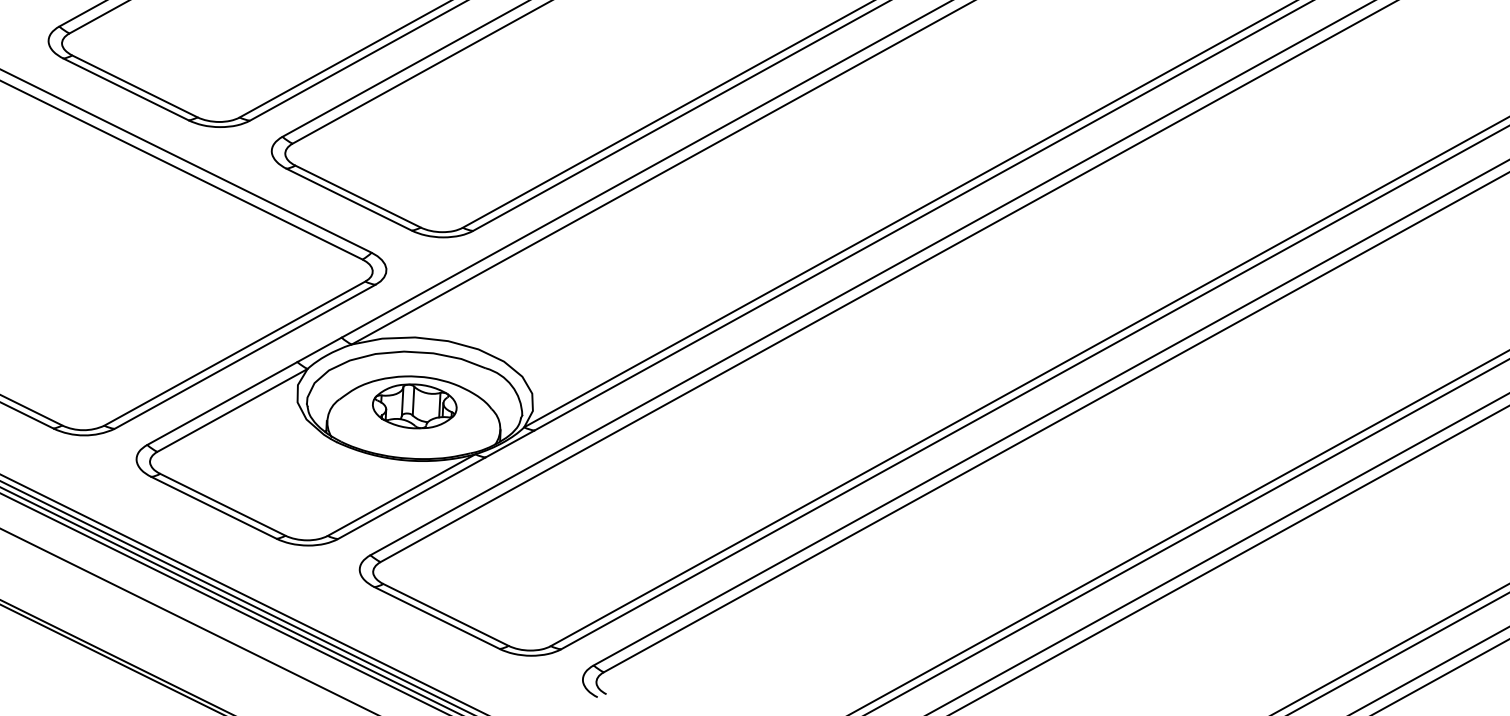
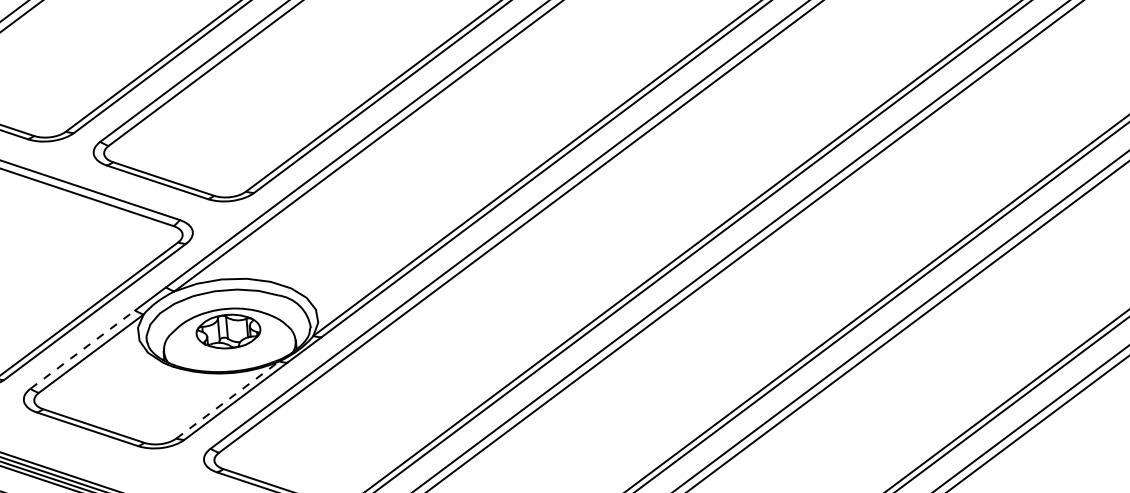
line: (222, 403) -> (82, 349), solid -> dashed
line: (402, 494) -> (228, 399), solid -> dashed

